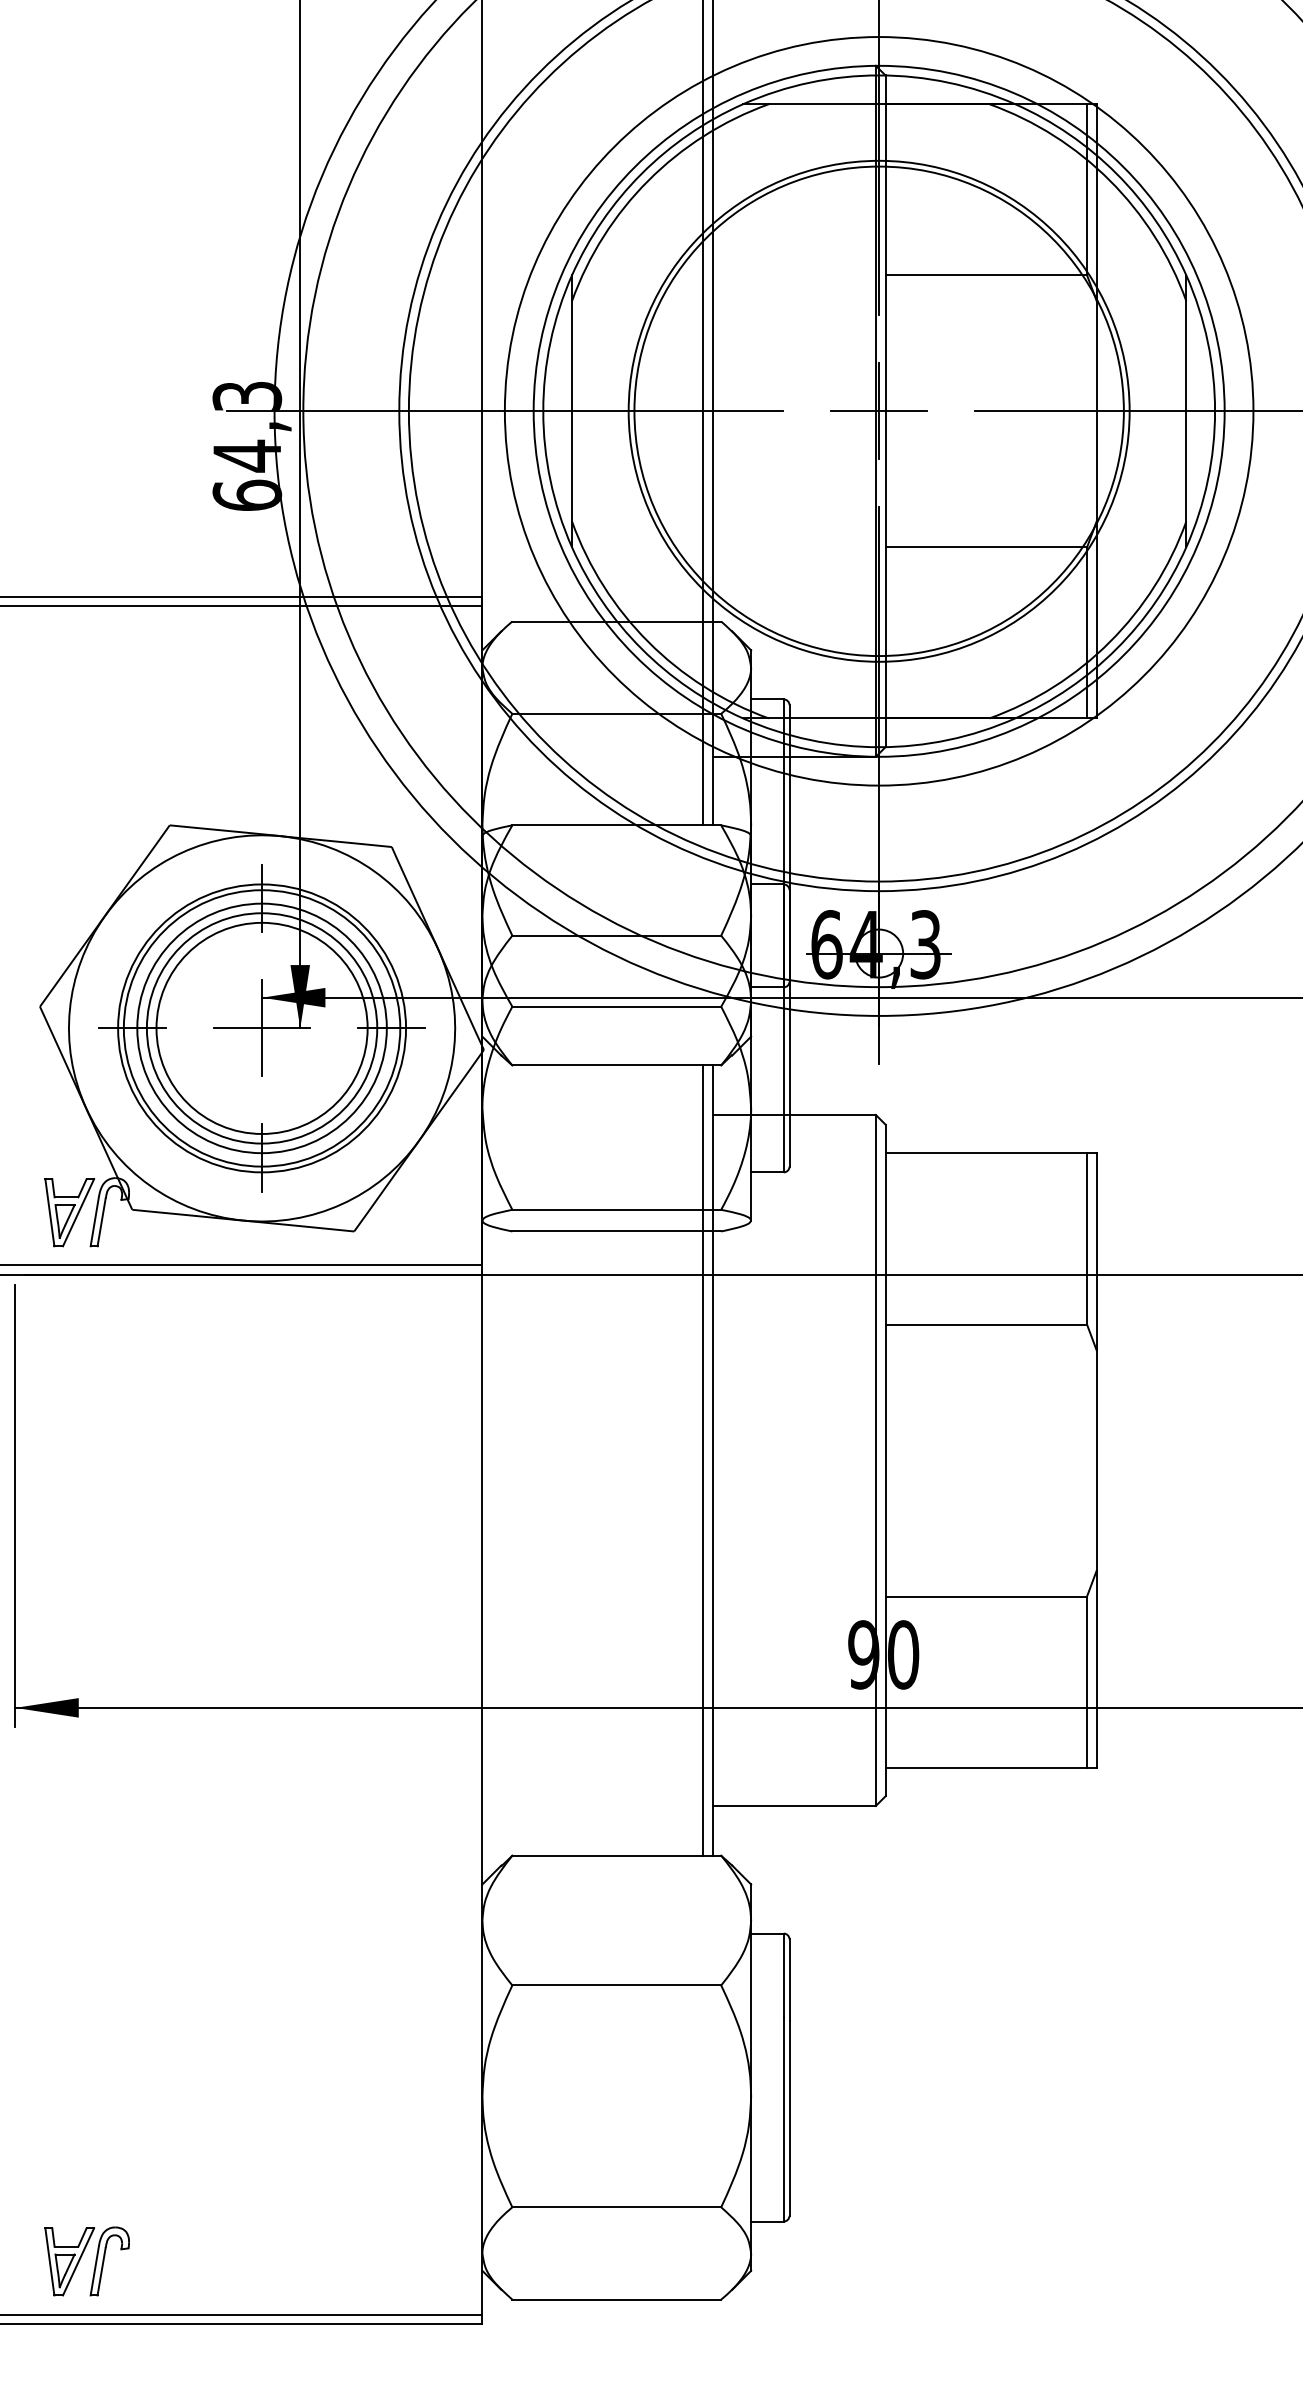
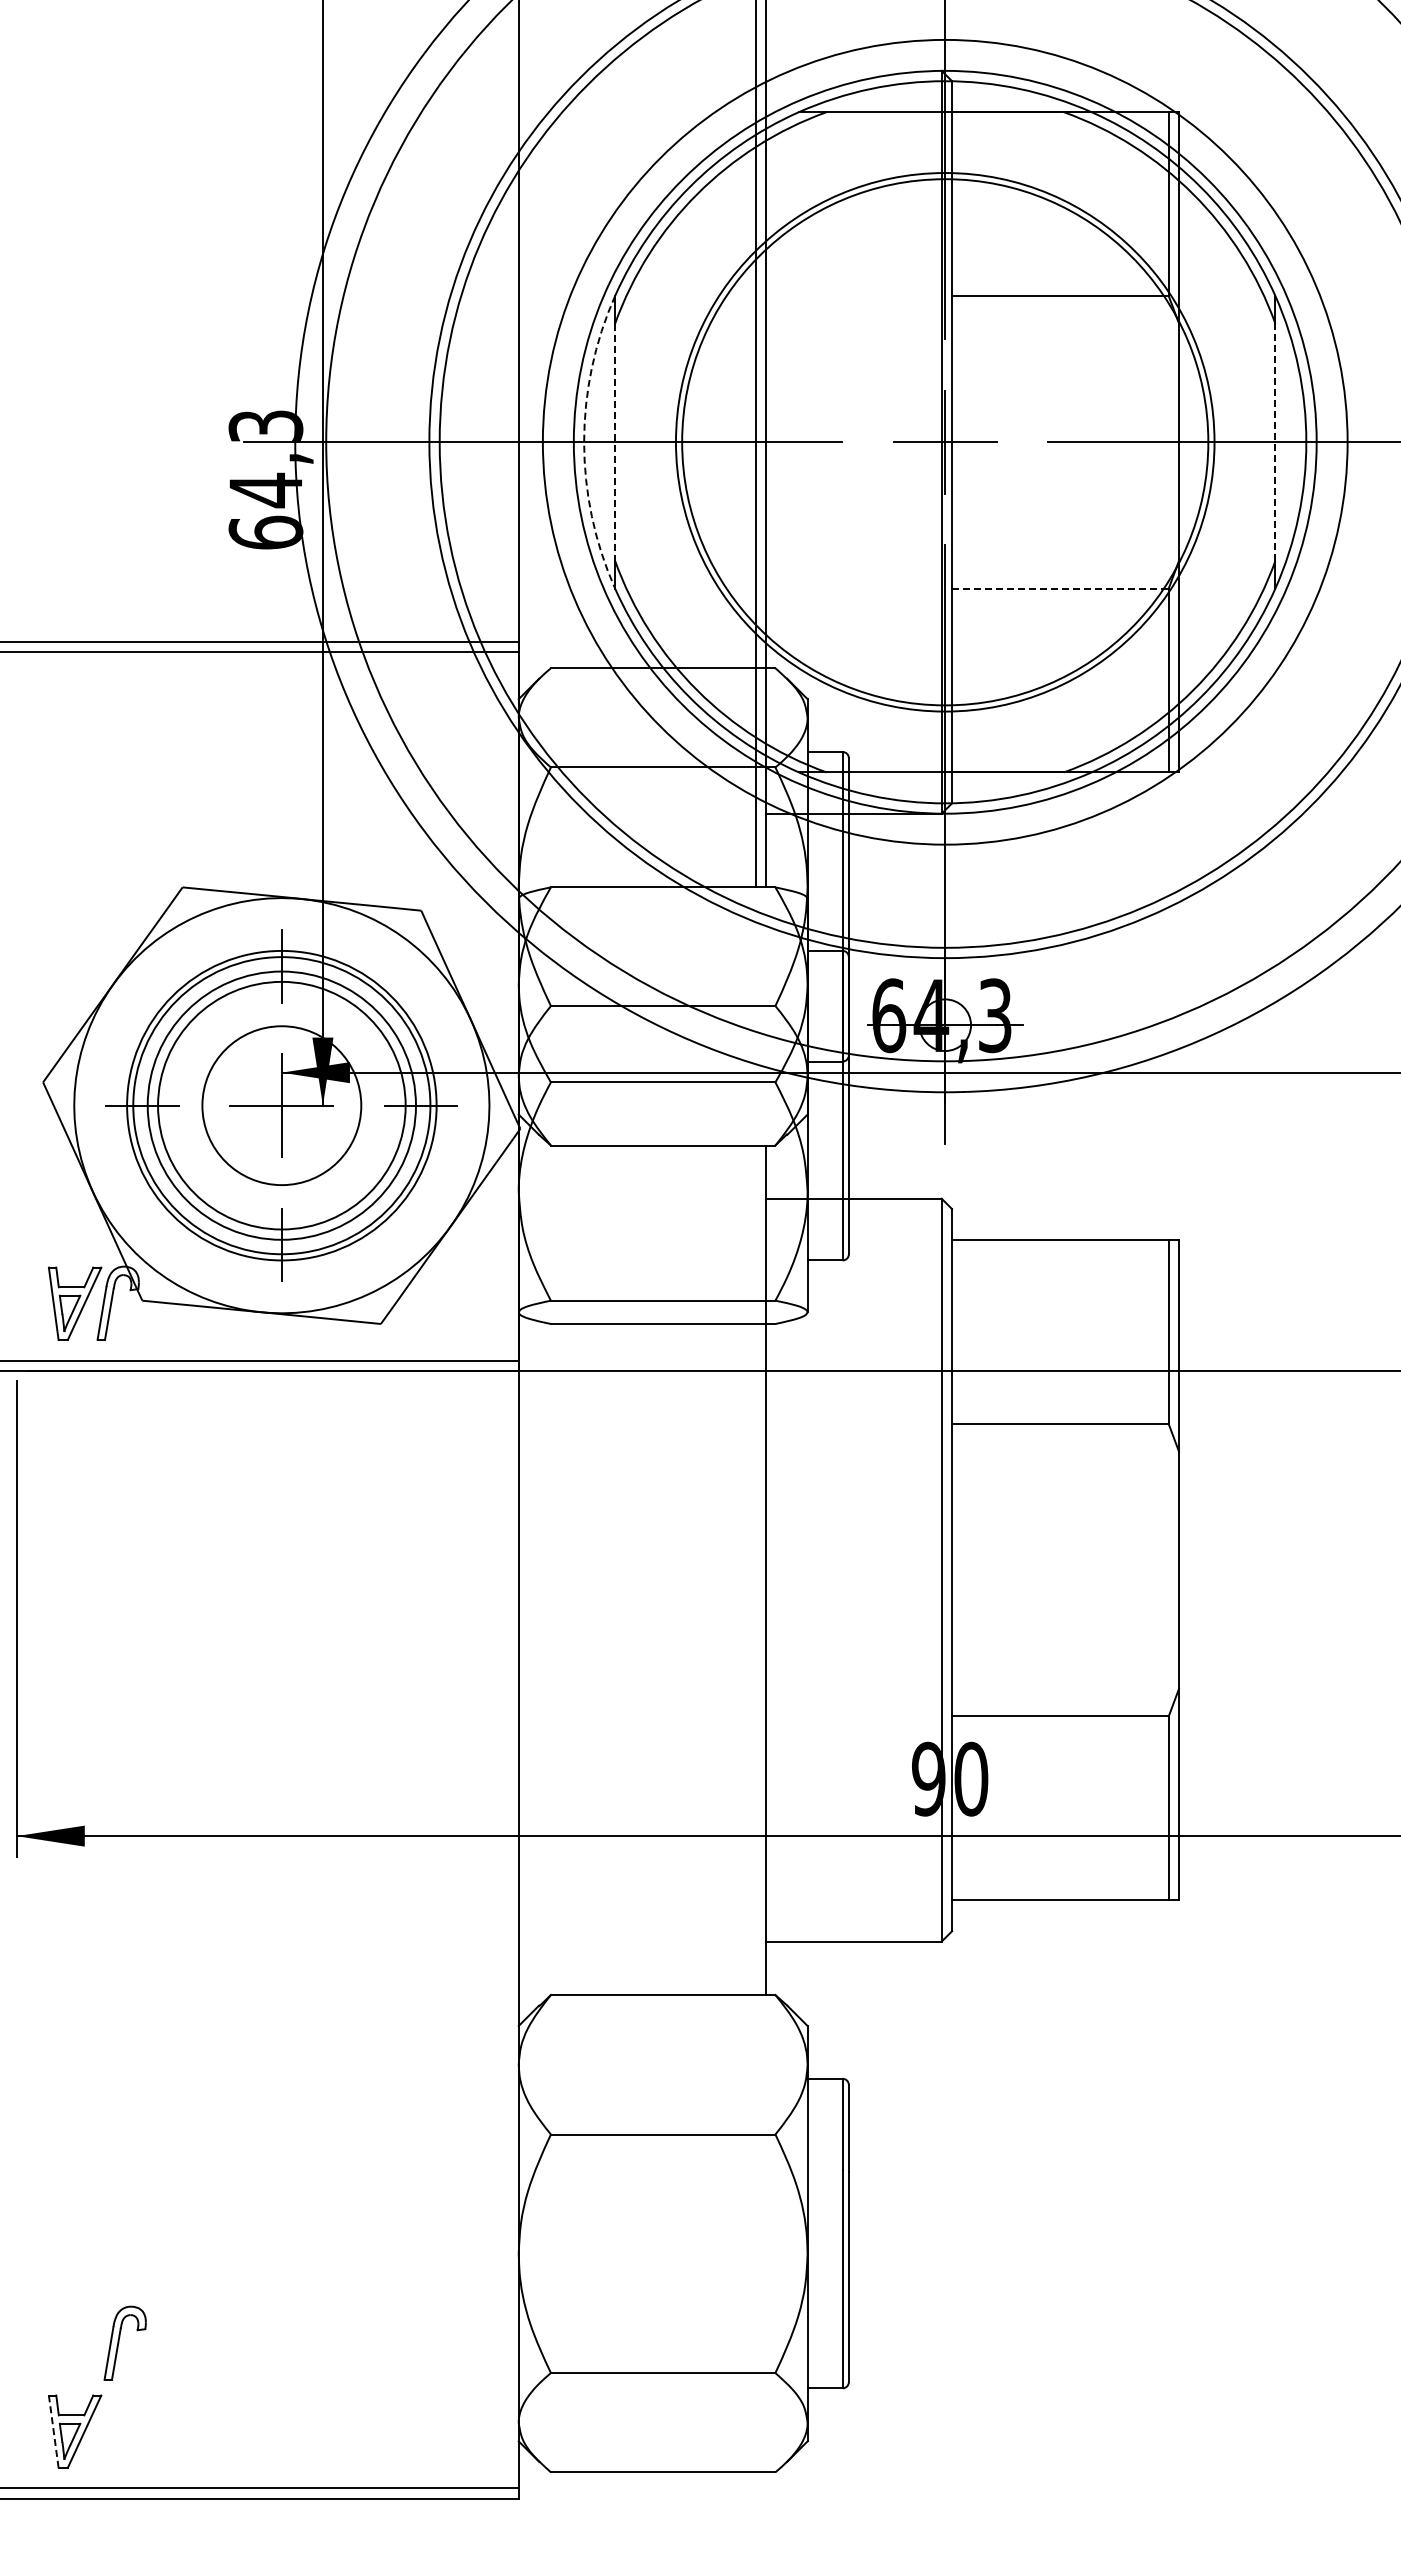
arc: (543, 411) -> (584, 442), solid -> dashed
line: (572, 411) -> (615, 442), solid -> dashed
line: (1186, 411) -> (1275, 442), solid -> dashed
line: (986, 547) -> (1060, 588), solid -> dashed
circle: (261, 1028) -> (281, 1105), size x0.7
line: (703, 1460) -> (756, 1570), removed
part: (109, 2260) -> (124, 2342), moved
line: (49, 2261) -> (53, 2431), solid -> dashed

